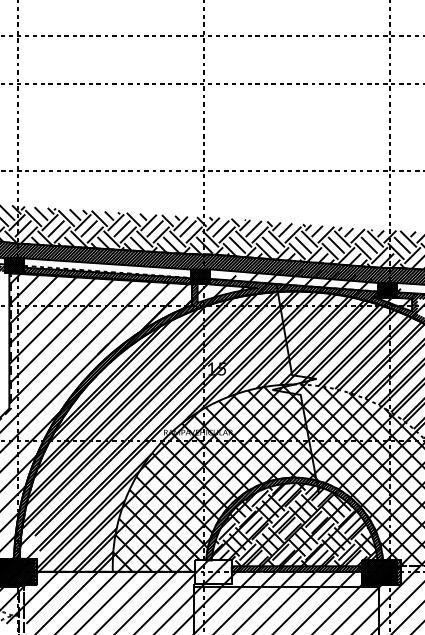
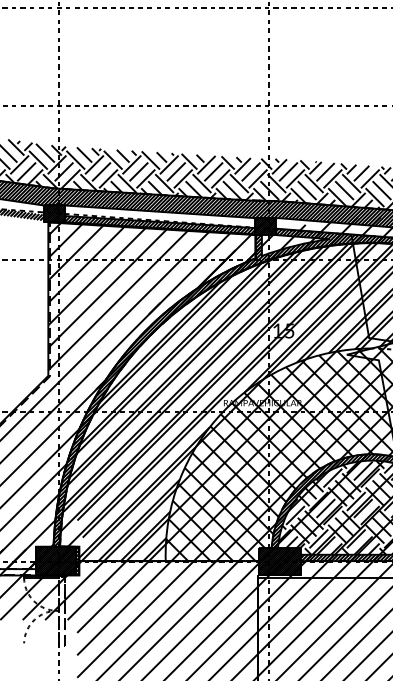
hatch: (213, 572) -> (279, 561), added

